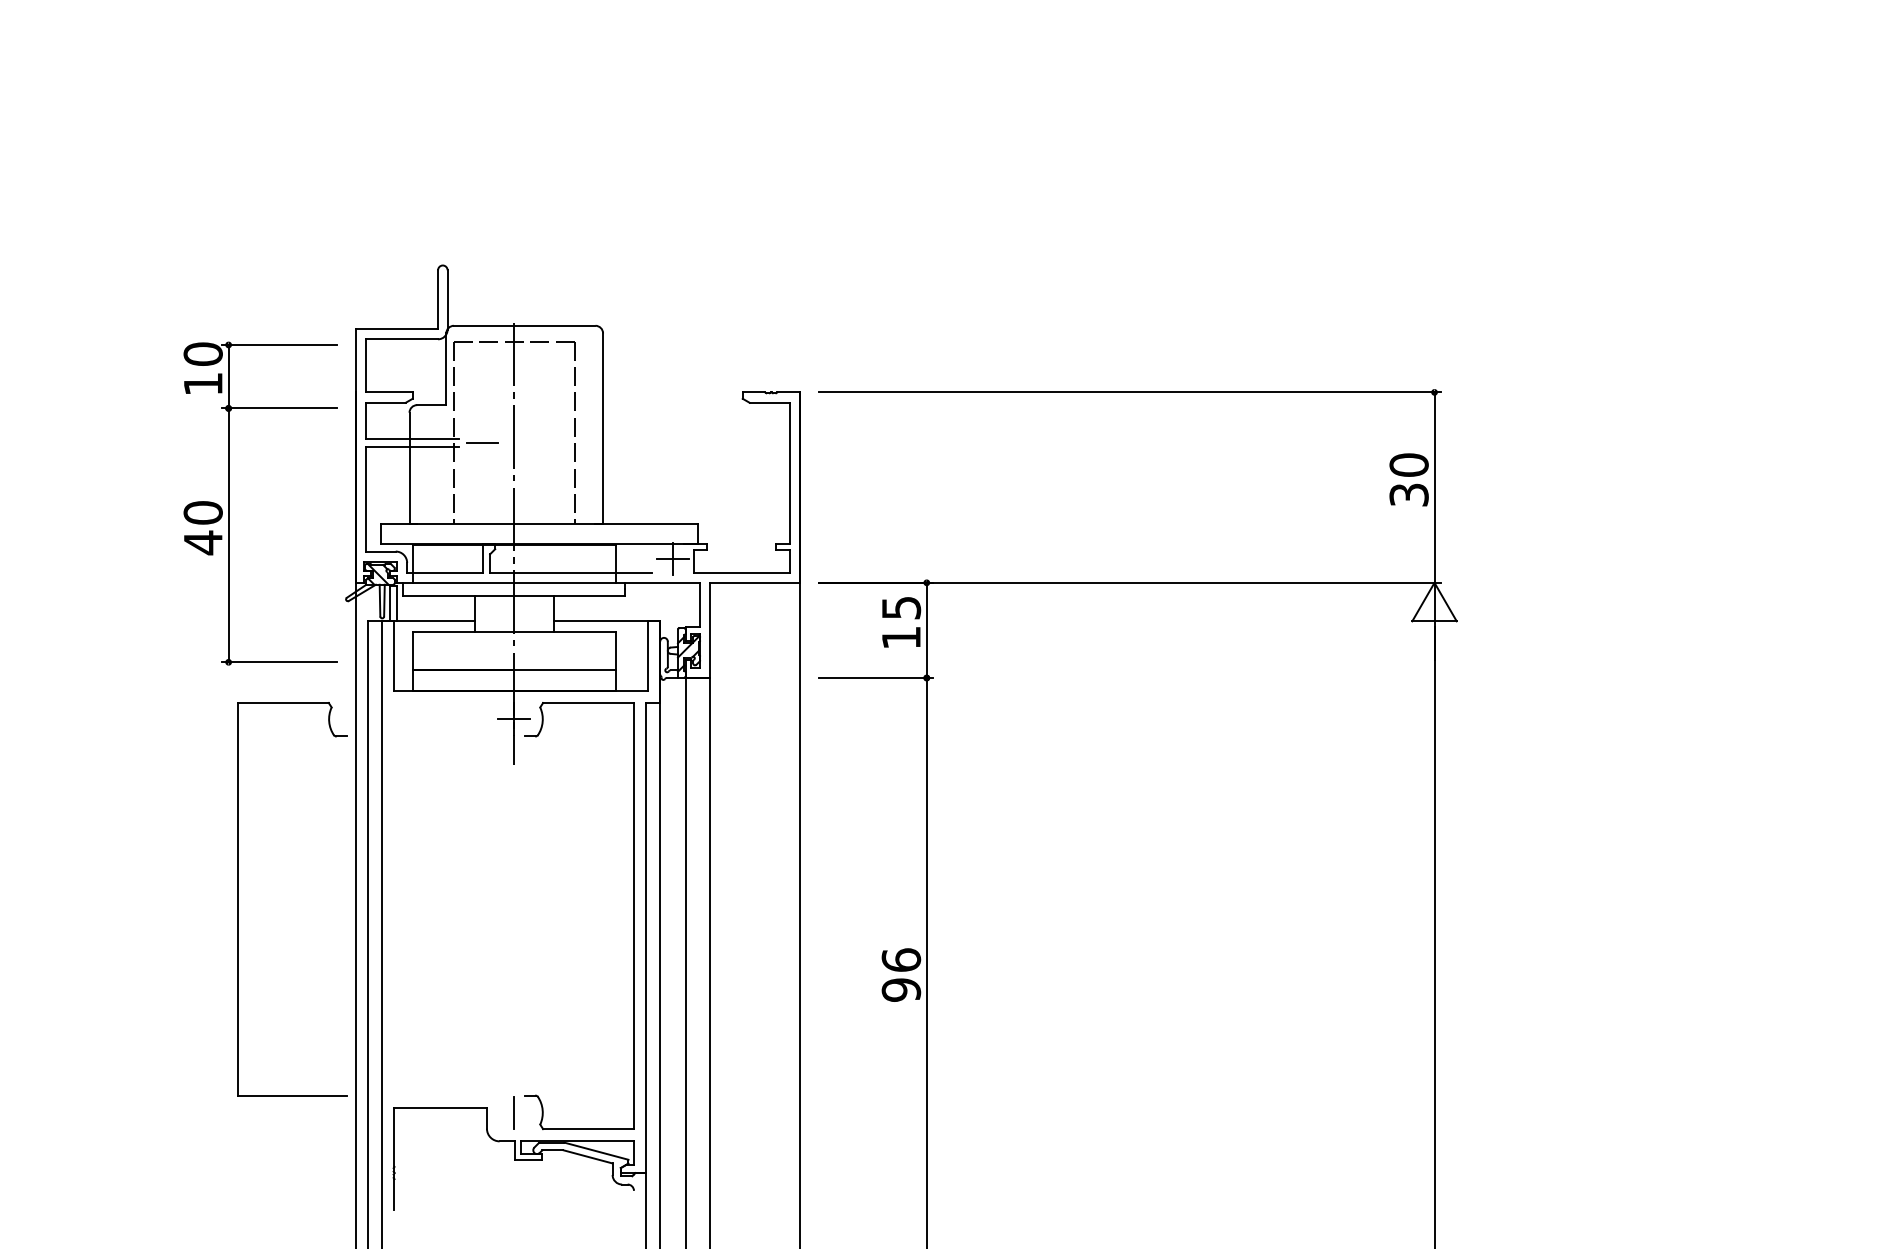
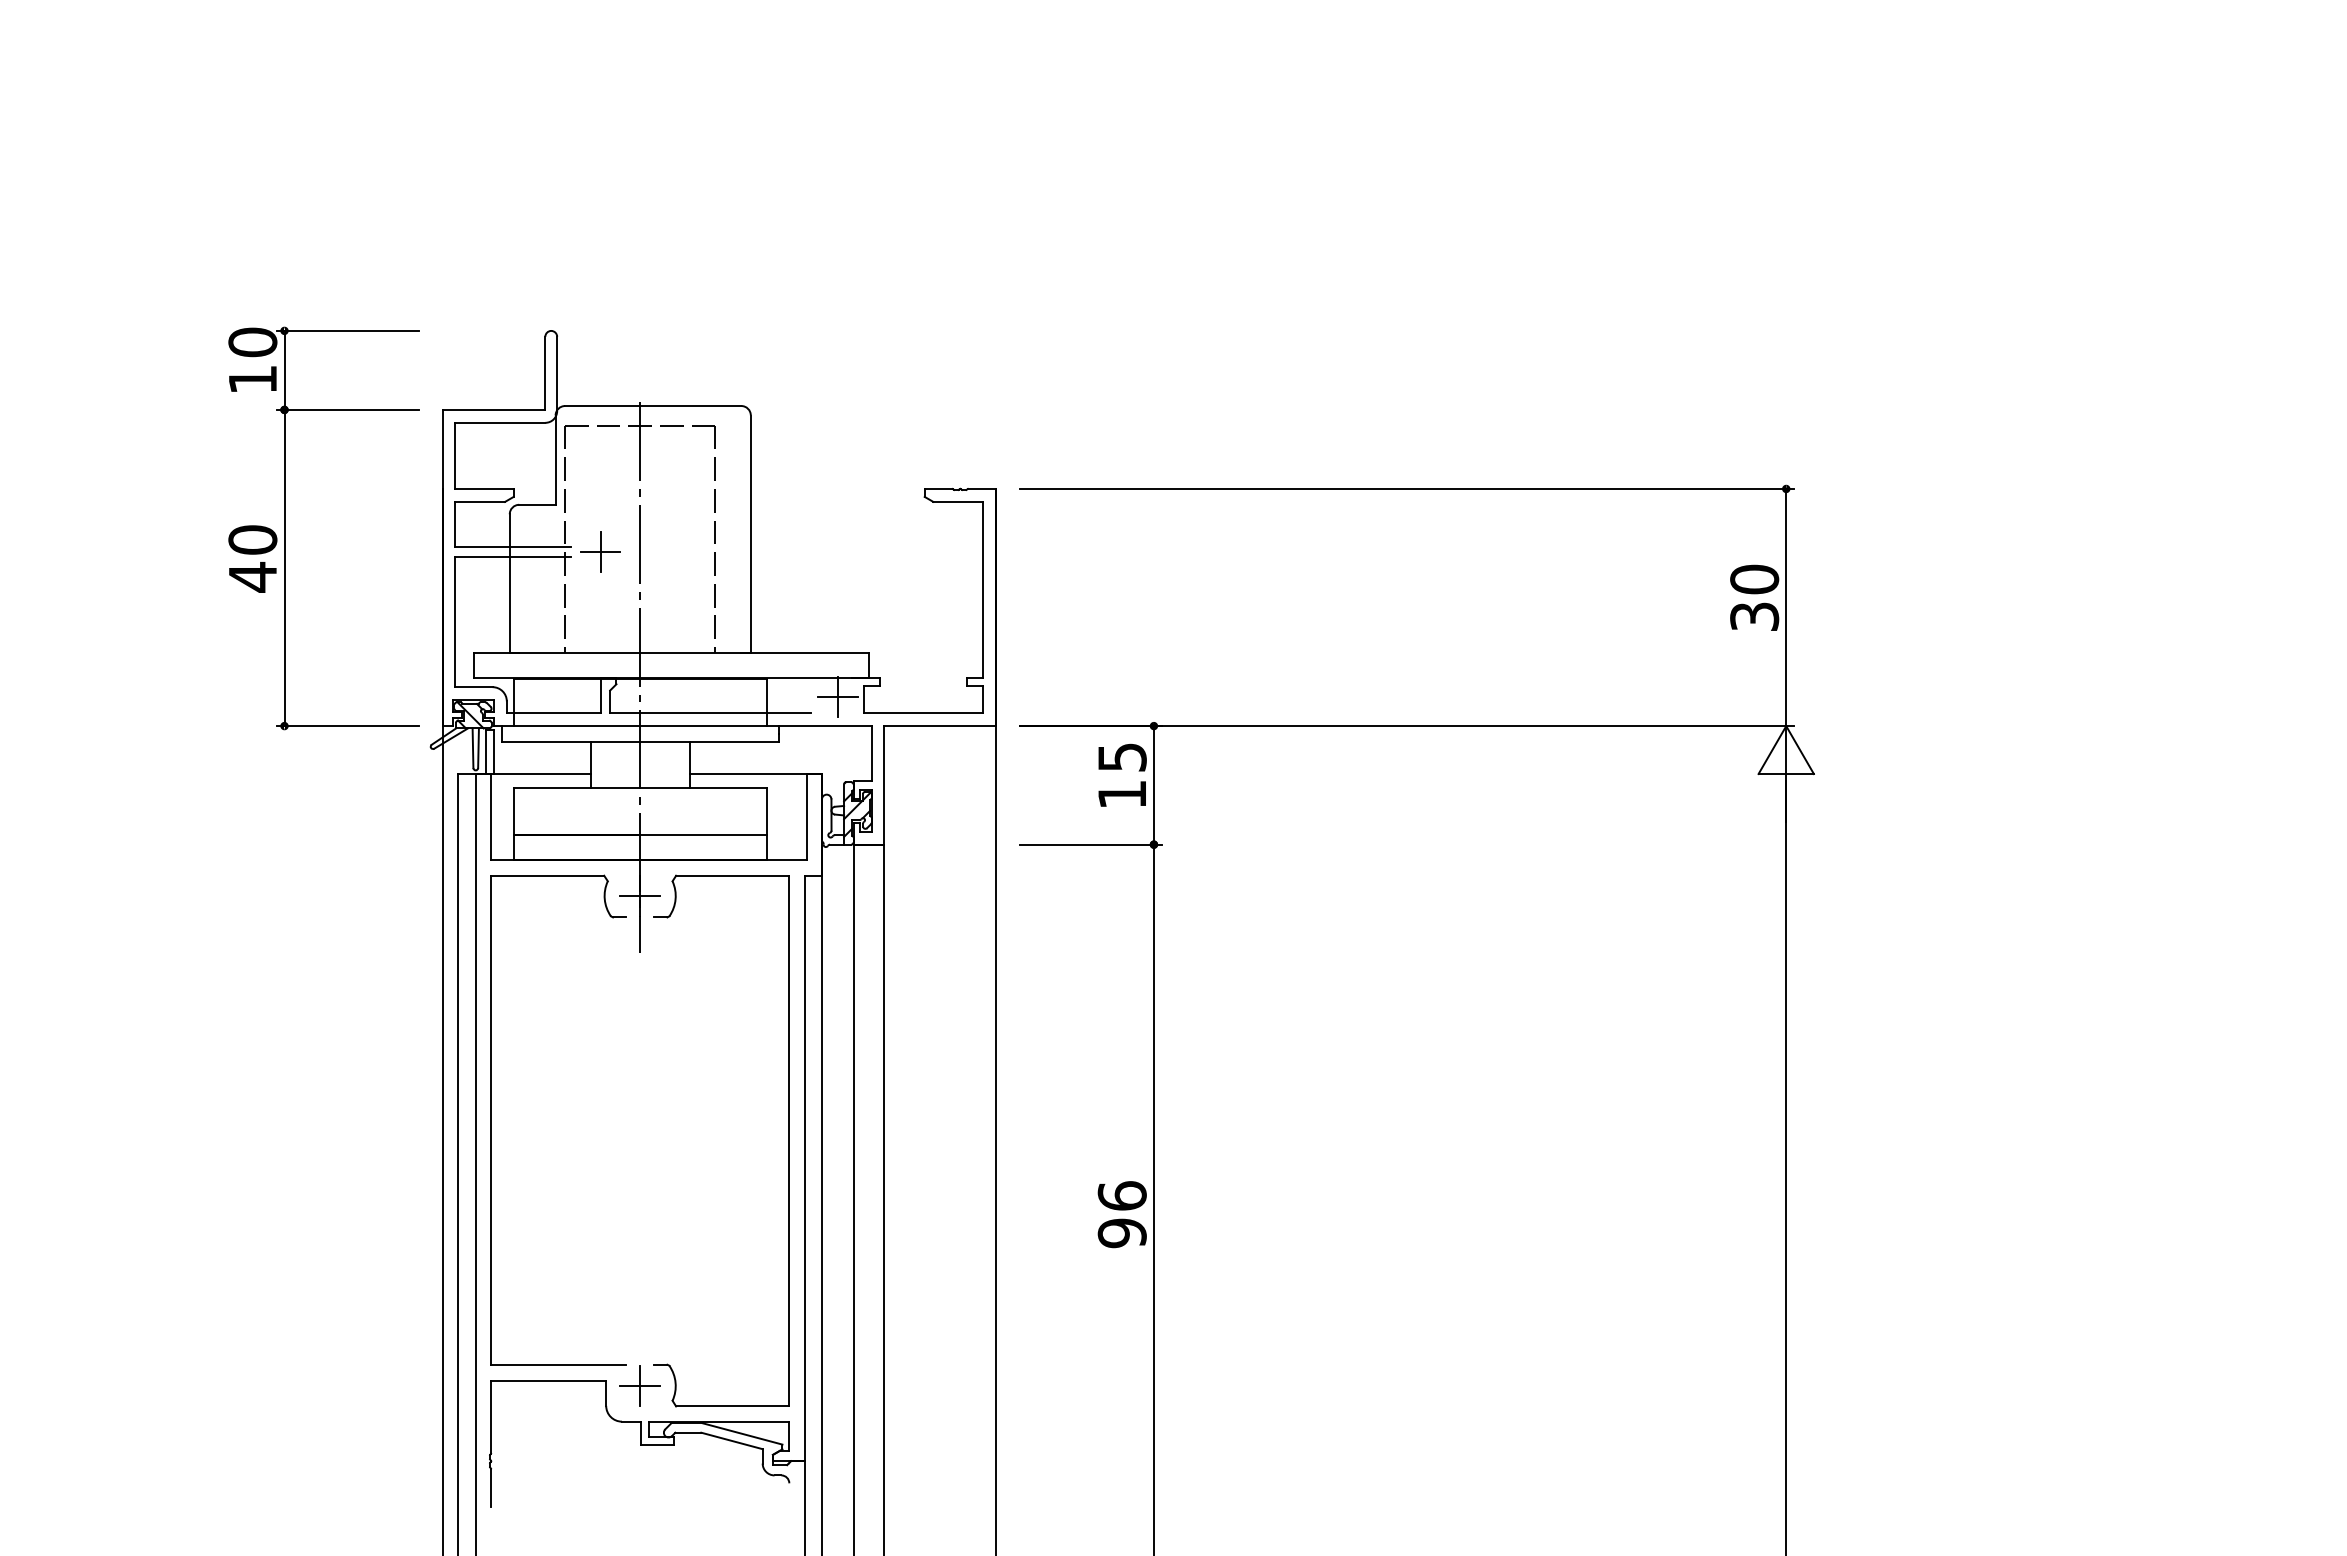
line: (482, 443) -> (600, 552), added
part: (229, 503) -> (285, 528), moved
part: (238, 898) -> (491, 1119), moved
line: (513, 1113) -> (639, 1386), added

